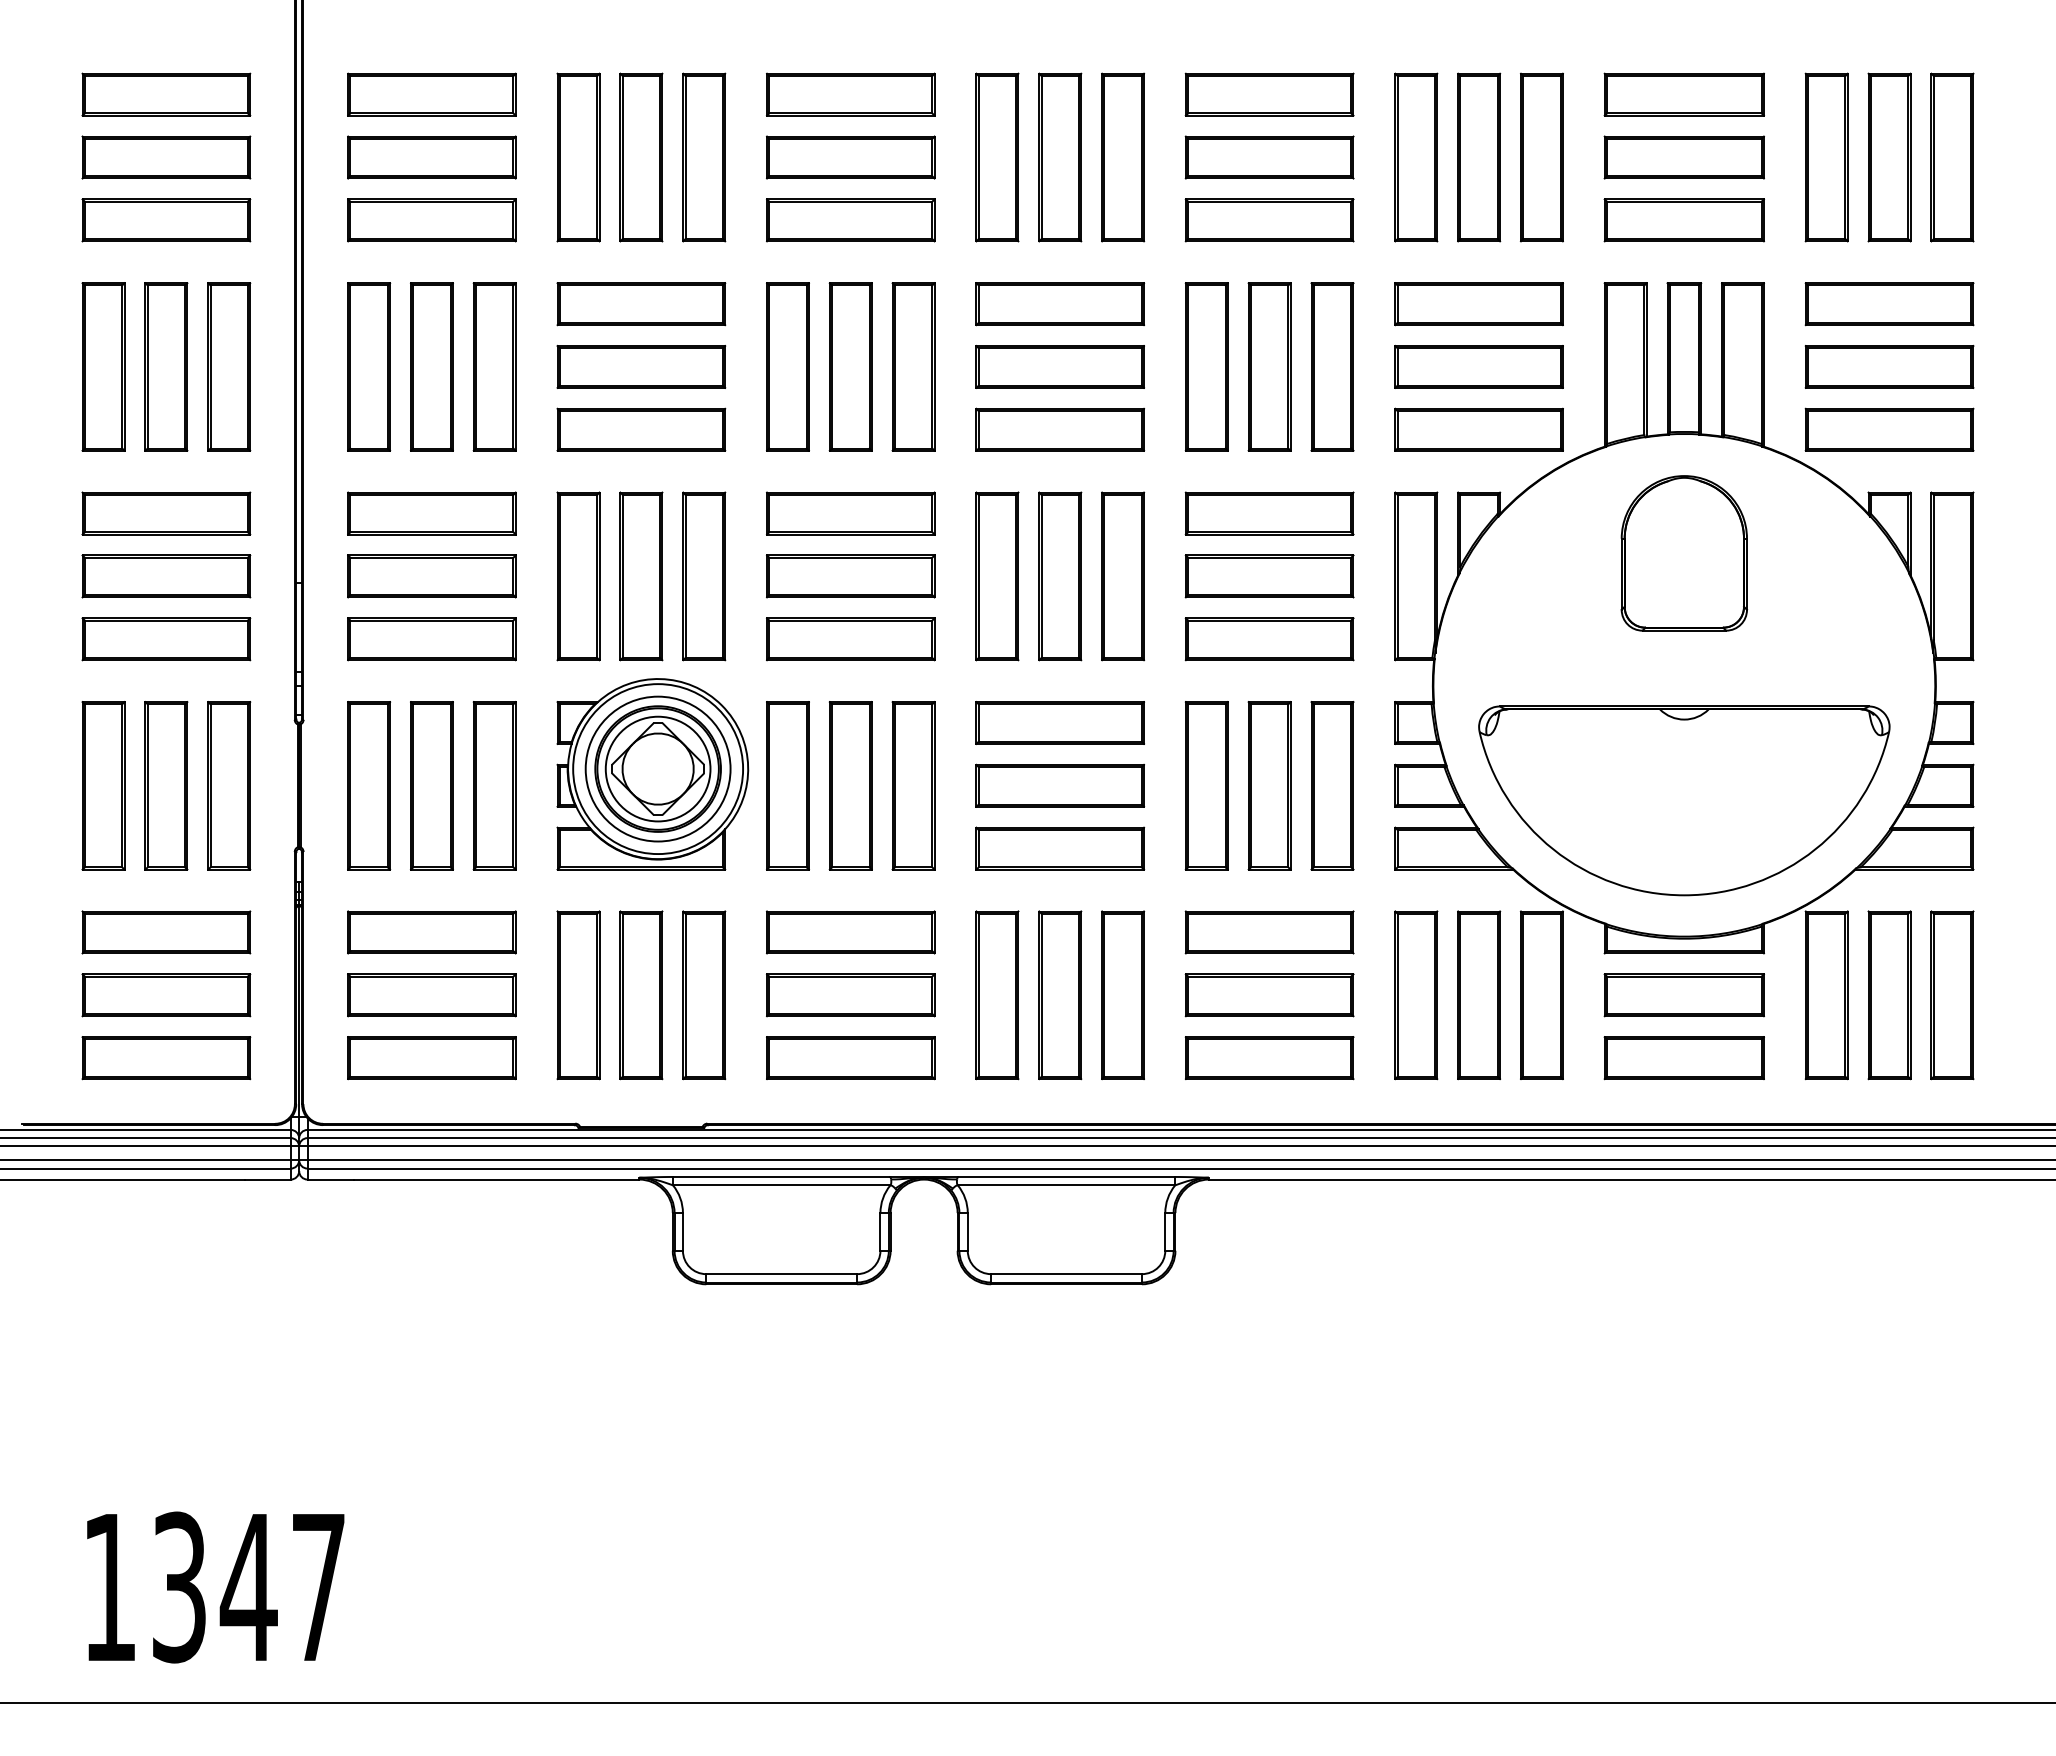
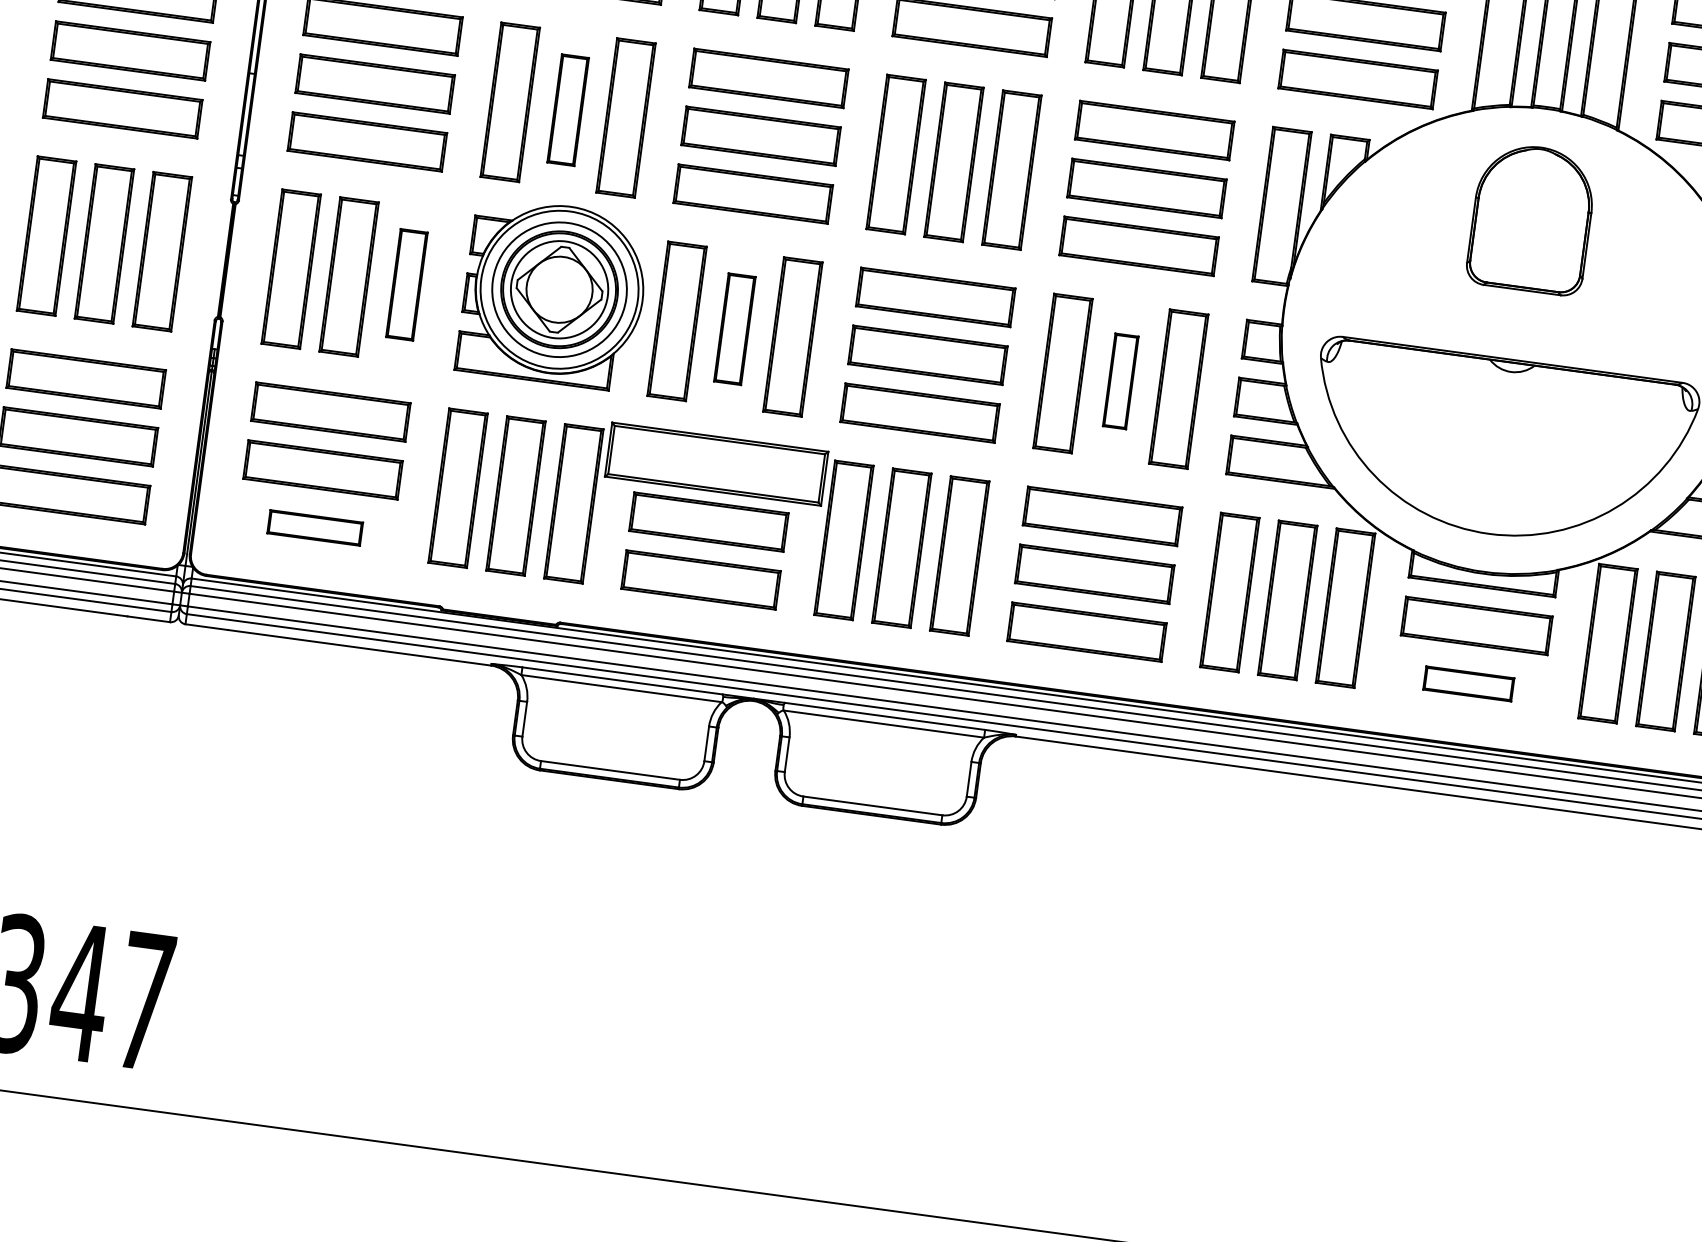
part: (641, 576) -> (568, 110), size x0.7
part: (494, 785) -> (406, 284), size x0.7
part: (850, 785) -> (734, 328), size x0.7
part: (1269, 785) -> (1120, 381), size x0.6
part: (850, 932) -> (716, 464), size x1.4
part: (431, 1058) -> (314, 528), size x0.6
part: (1683, 1058) -> (1468, 684), size x0.6

